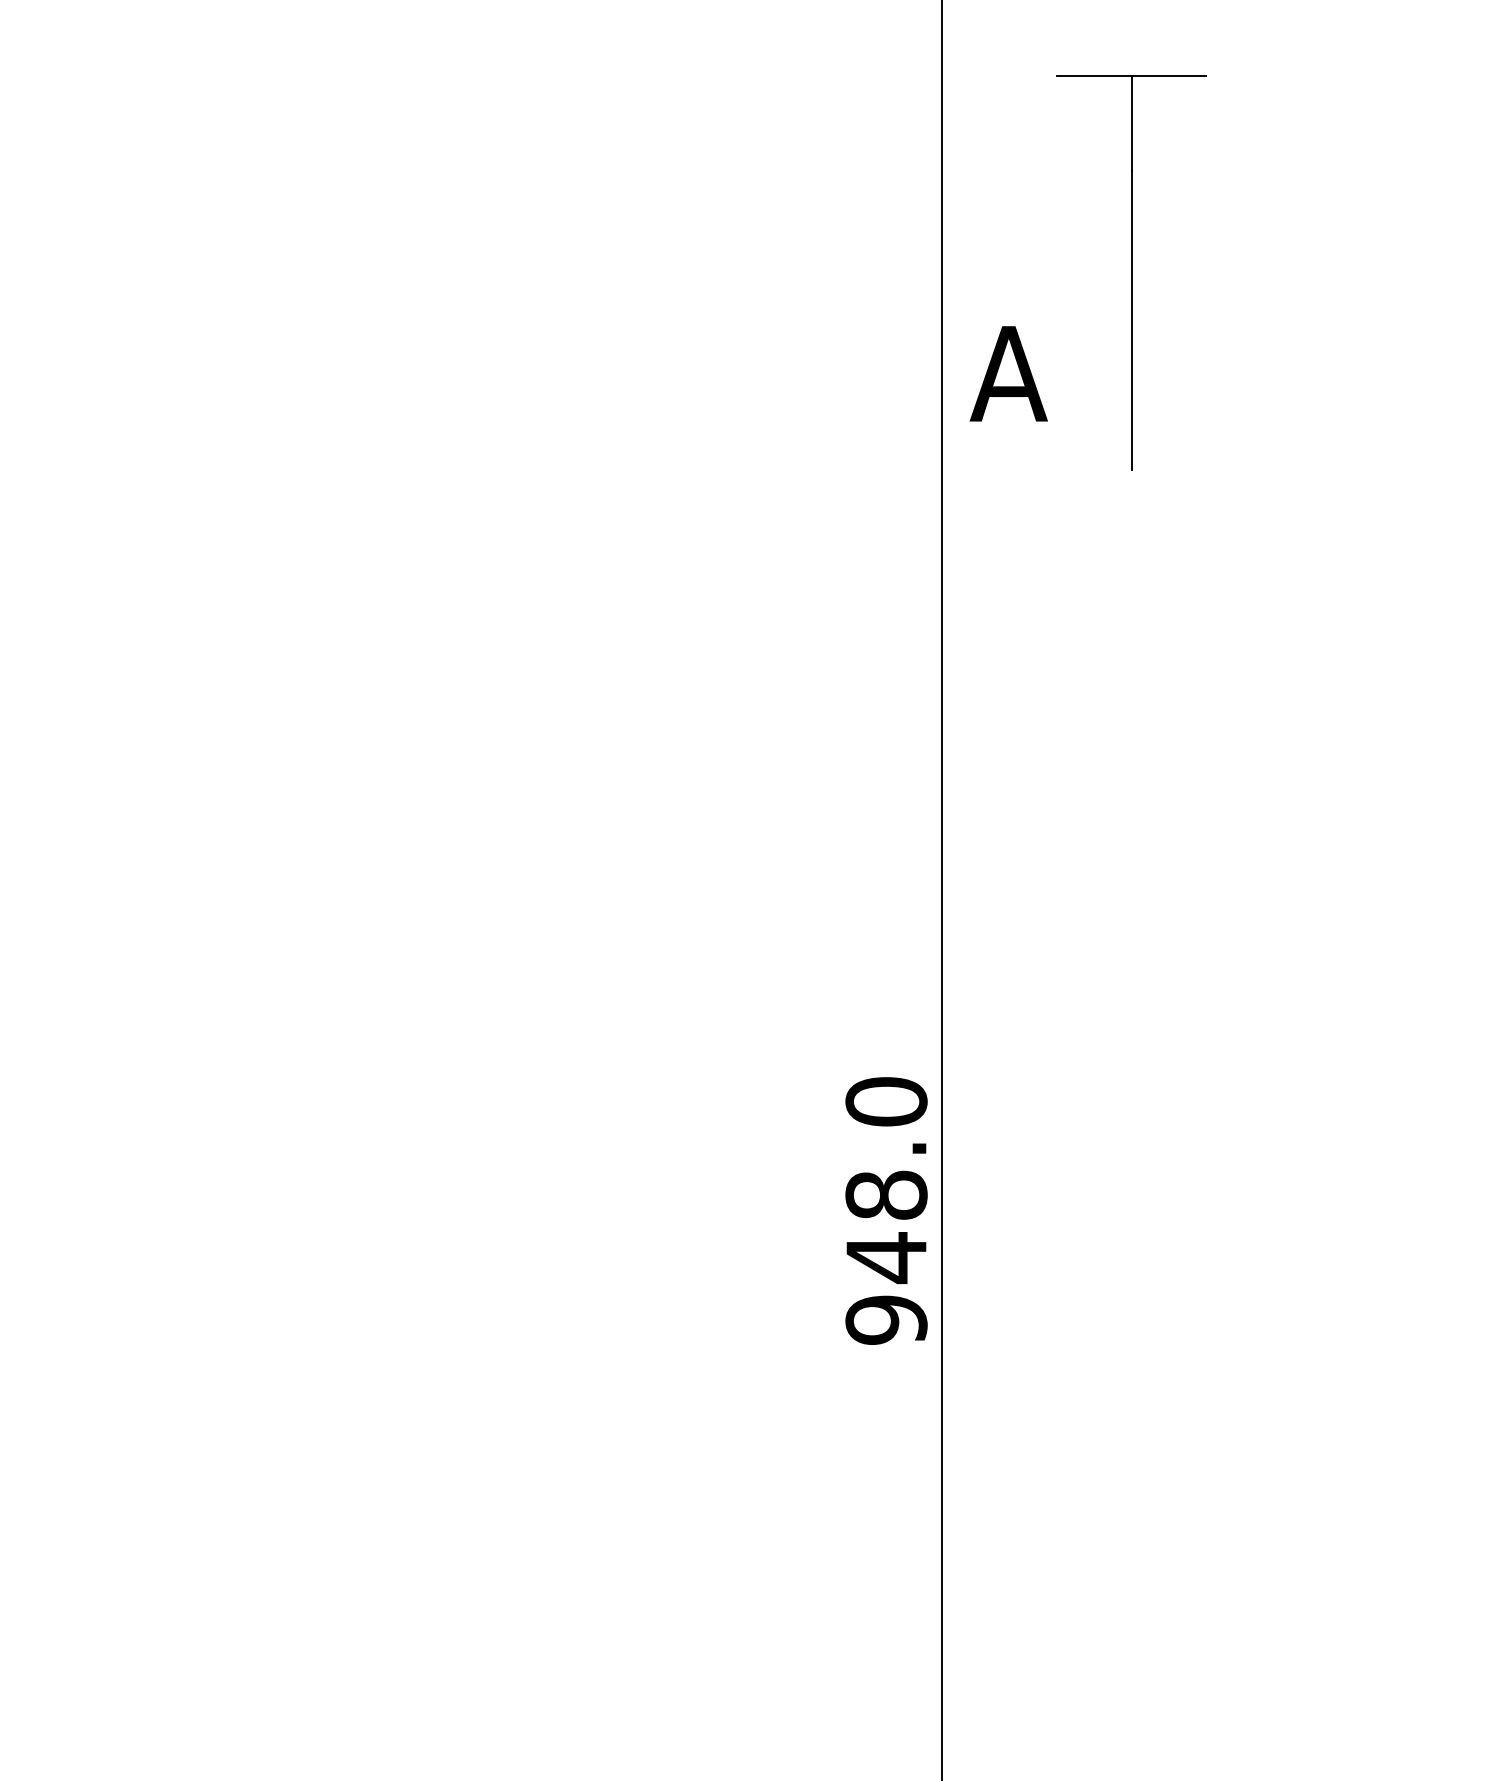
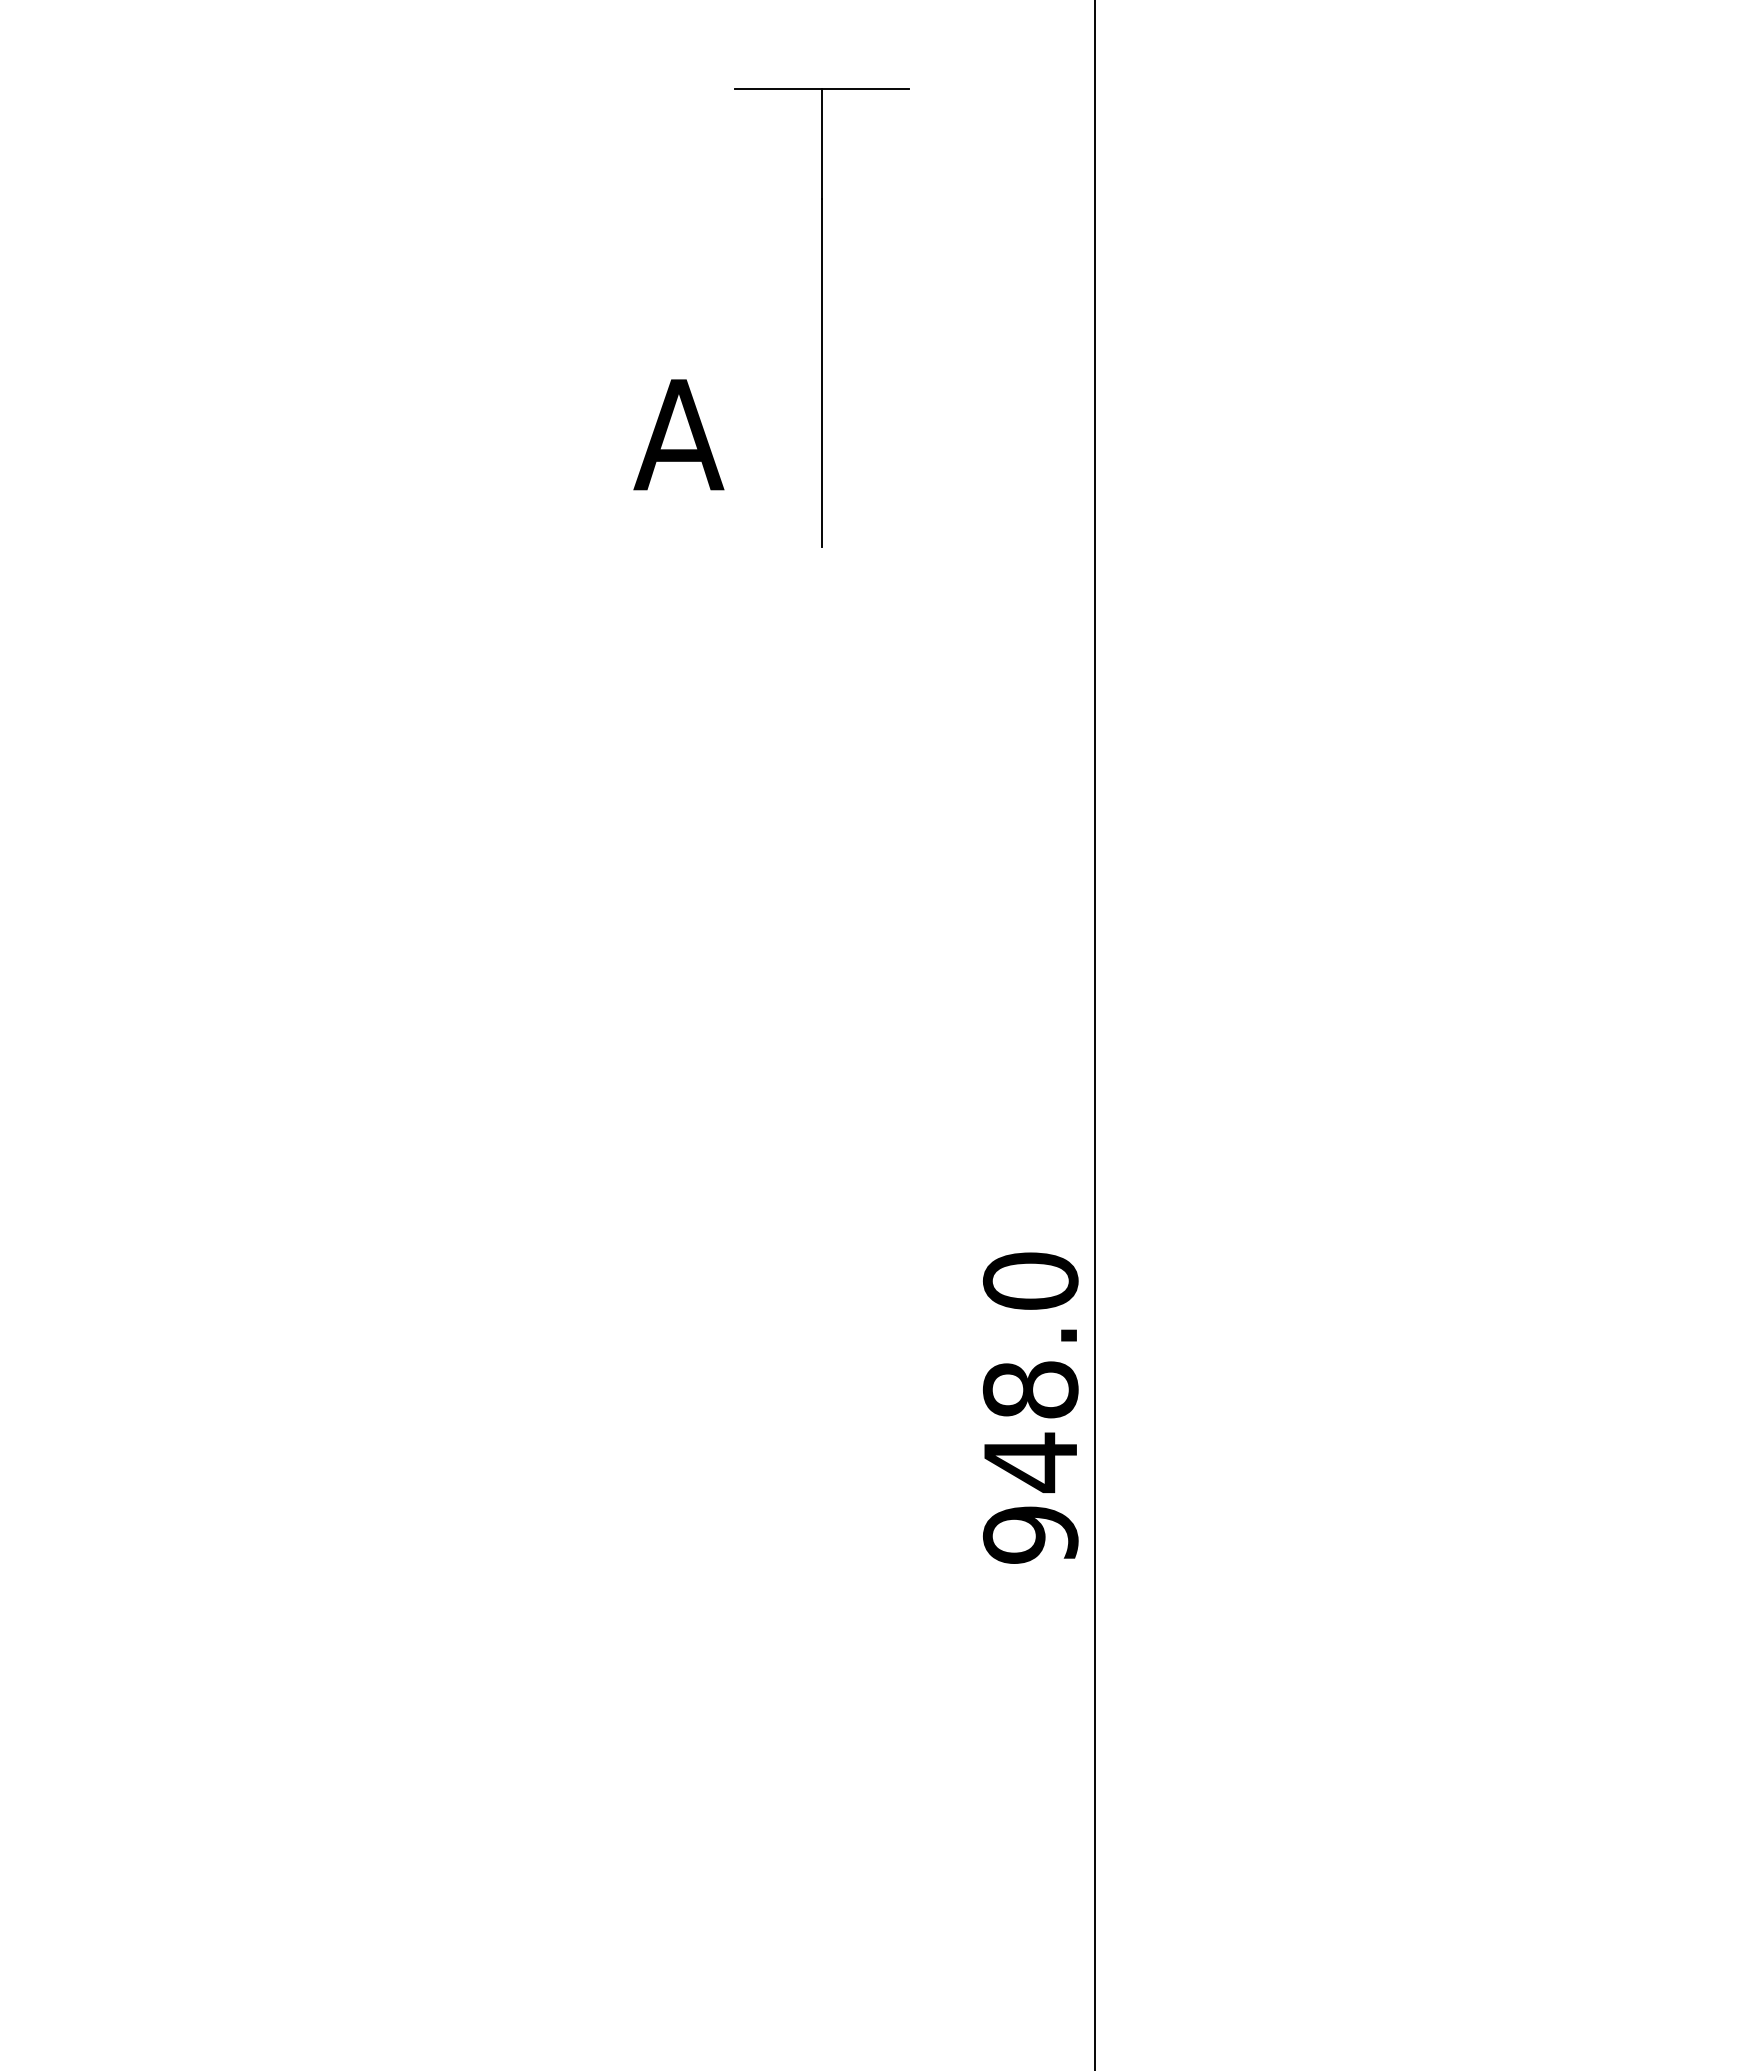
part: (1131, 272) -> (821, 317), moved

